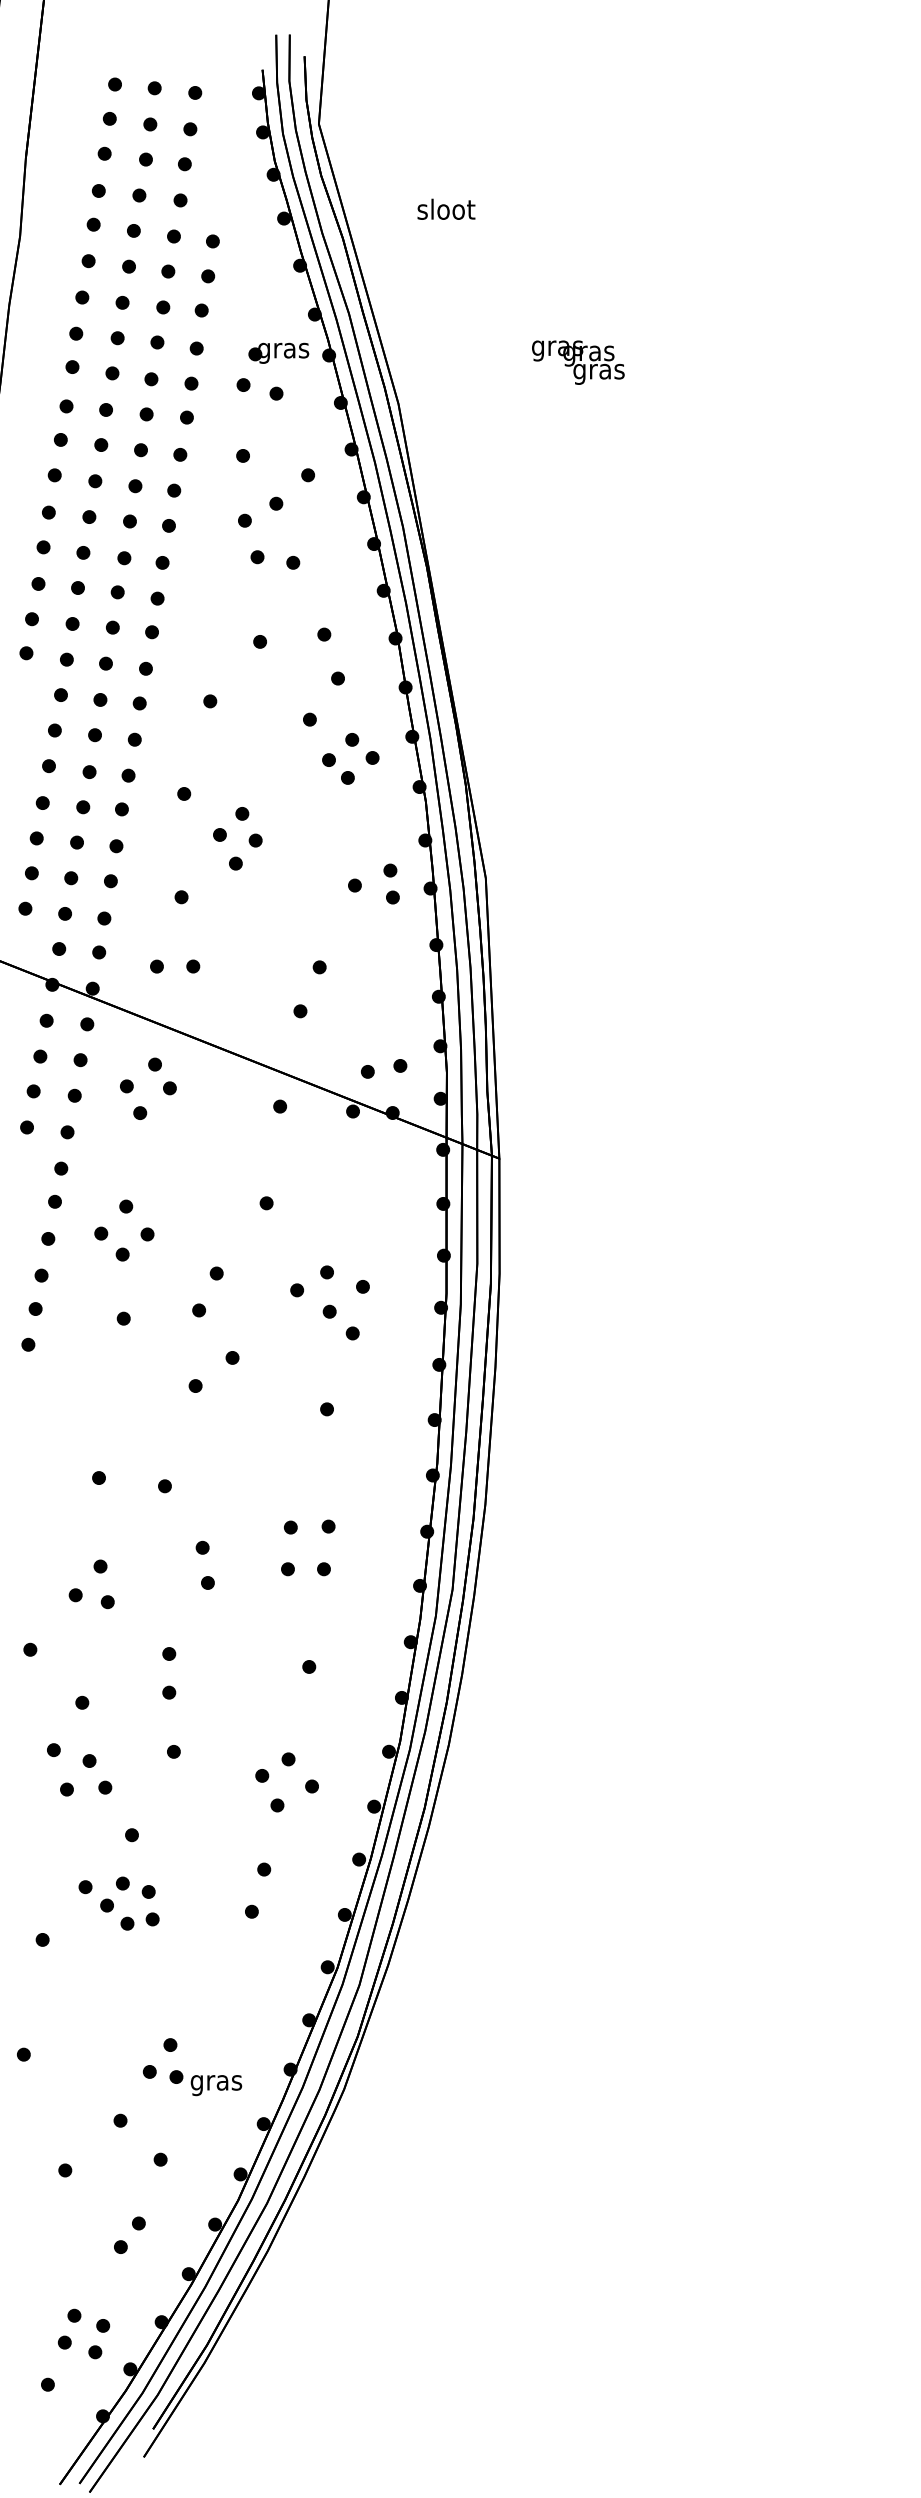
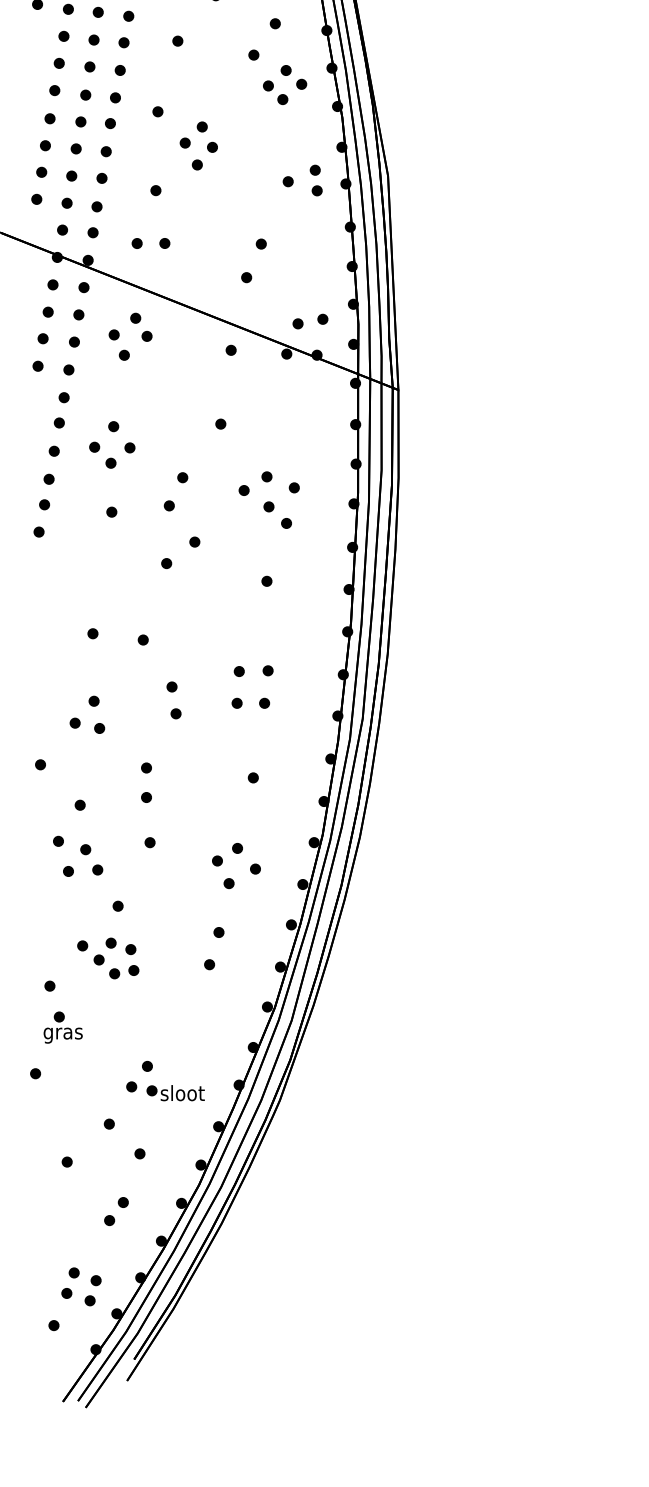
part: (59, 1994) -> (62, 1027), added
text: (216, 2082) -> (182, 1094), gras -> sloot

